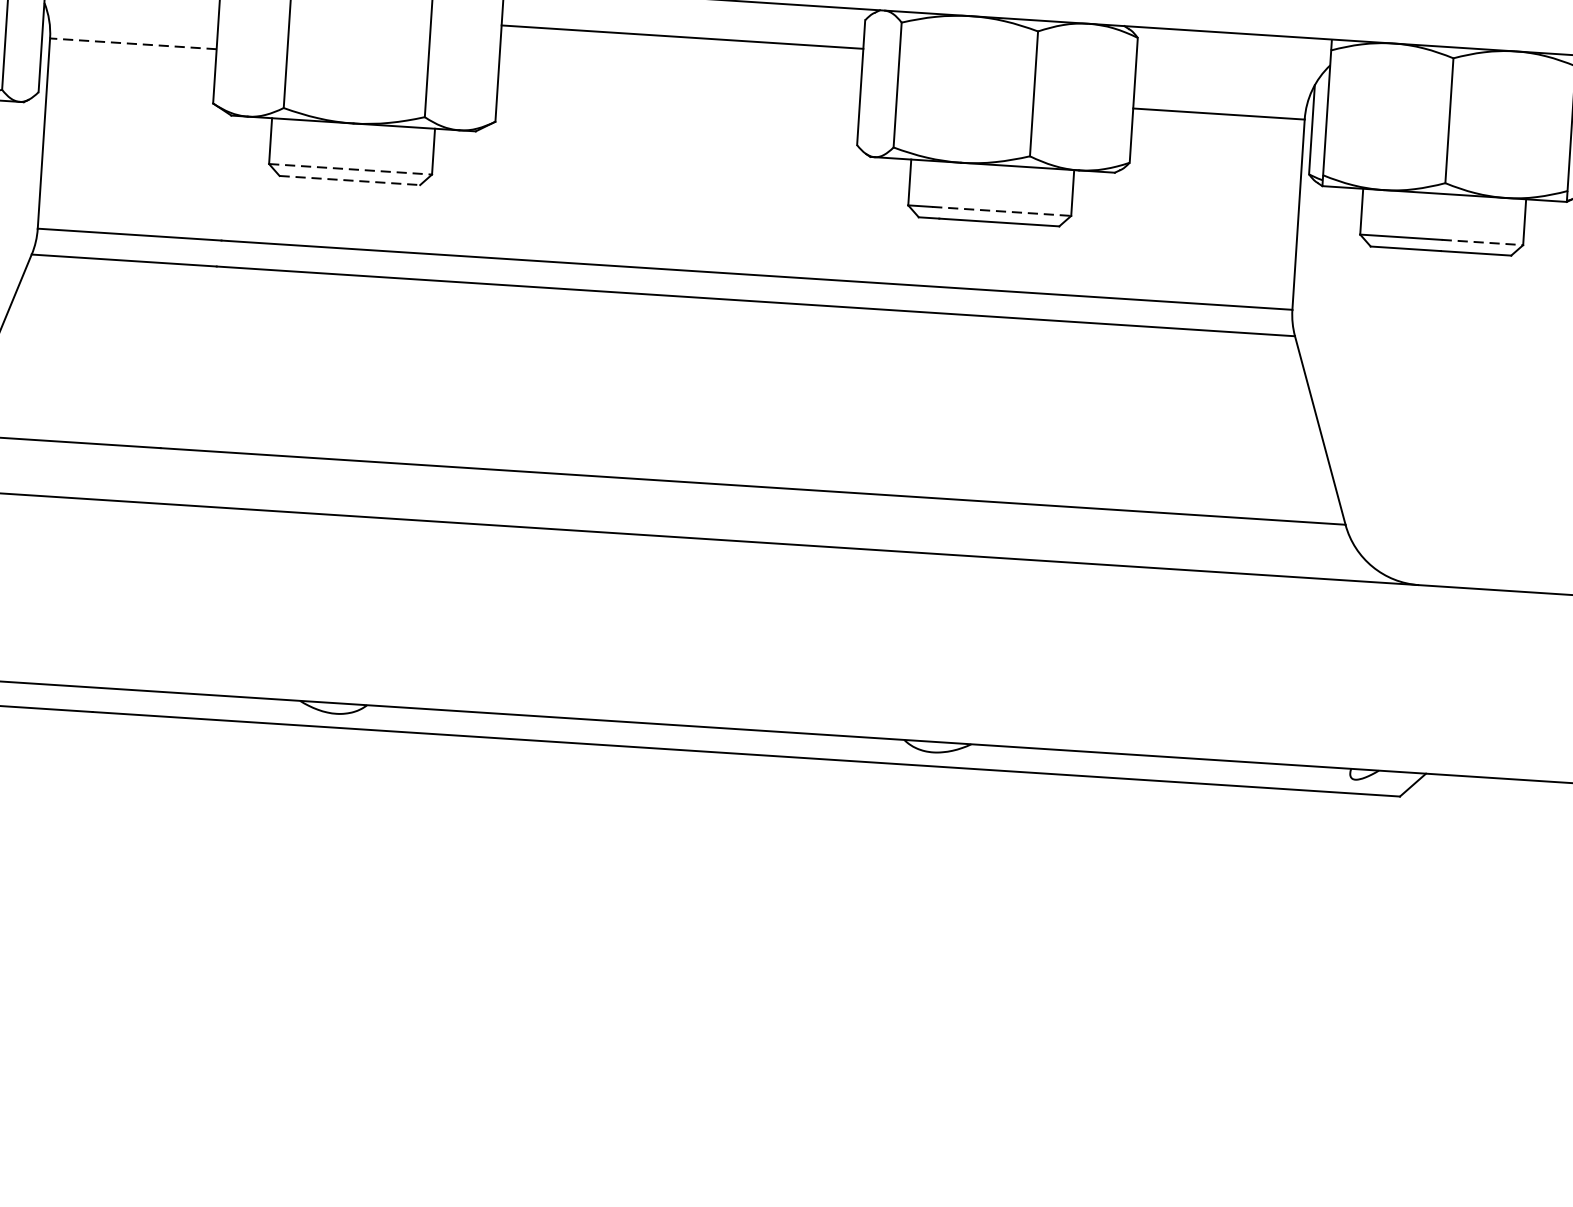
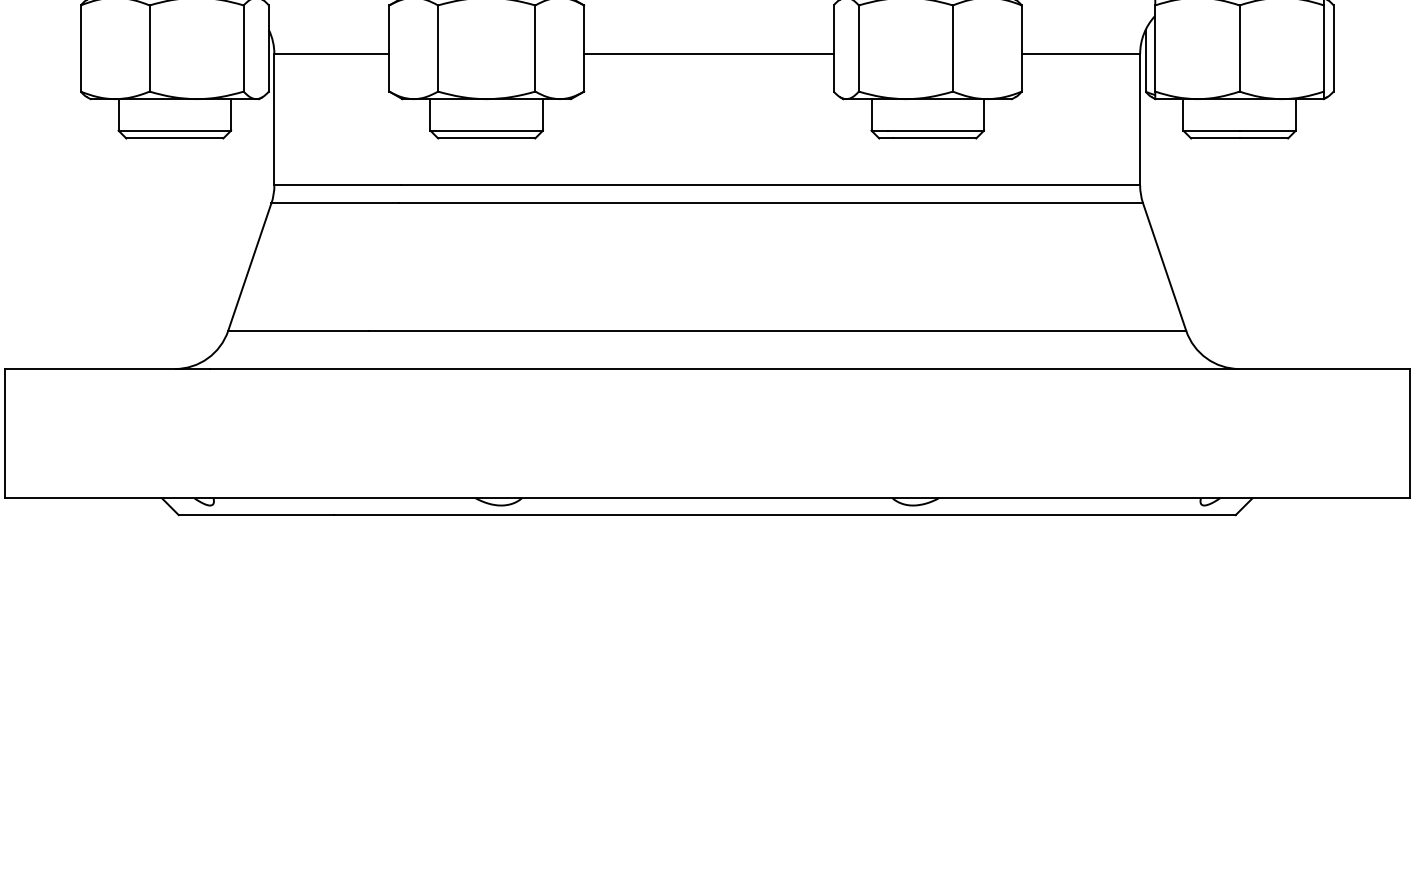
line: (681, 37) -> (708, 54), moved
line: (132, 44) -> (331, 54), dashed -> solid
line: (351, 169) -> (487, 130), dashed -> solid
line: (349, 180) -> (486, 138), dashed -> solid
line: (1002, 211) -> (936, 130), dashed -> solid
line: (1483, 242) -> (1268, 130), dashed -> solid

